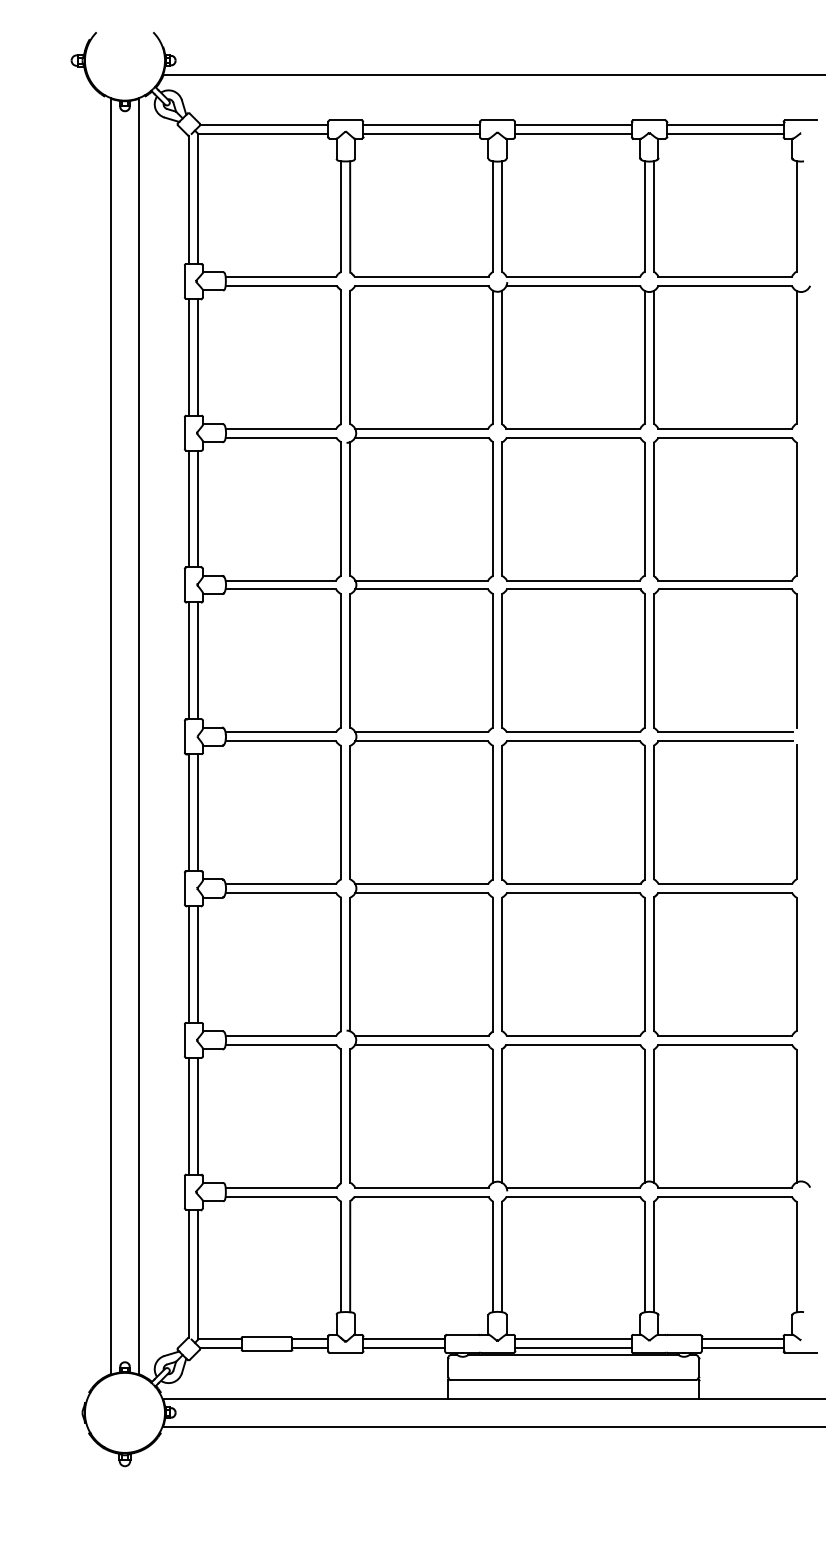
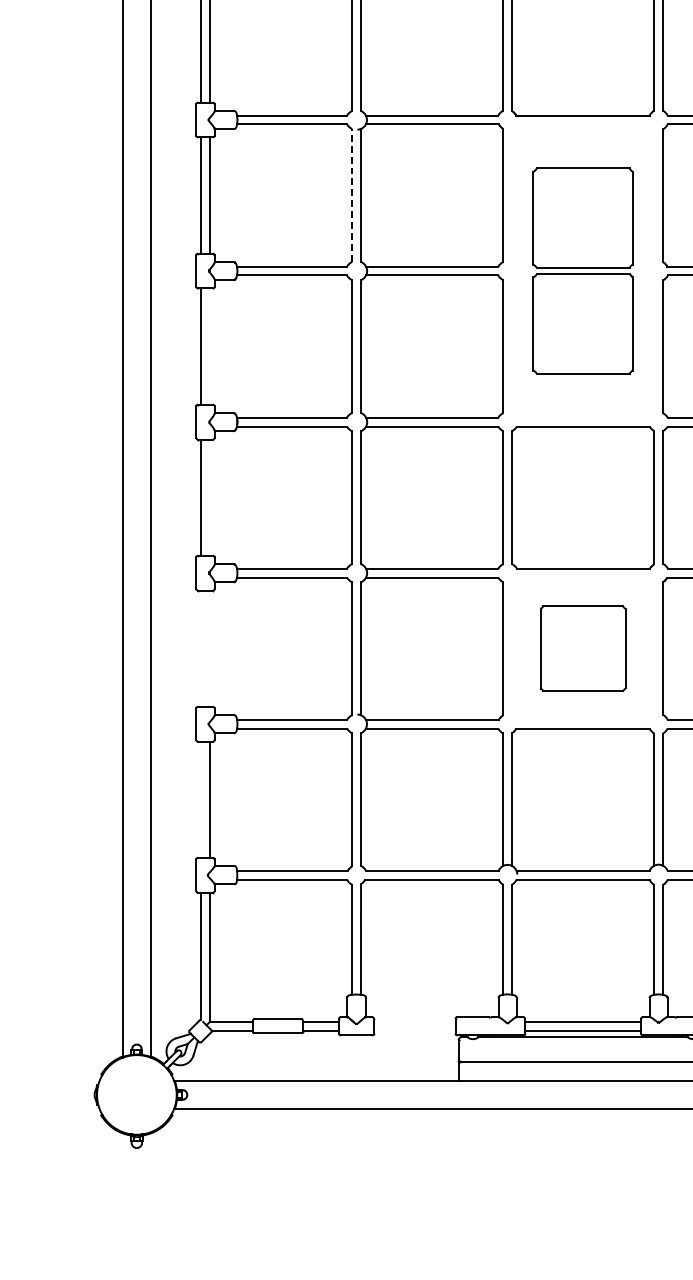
line: (341, 509) -> (352, 195), solid -> dashed
part: (573, 584) -> (583, 270), size x0.7
line: (198, 660) -> (210, 346), removed
line: (198, 812) -> (210, 497), removed
line: (189, 964) -> (201, 648), removed
line: (198, 964) -> (210, 648), removed
part: (573, 964) -> (583, 648), size x0.6
line: (189, 1115) -> (201, 799), removed
line: (404, 1339) -> (415, 1021), removed
line: (404, 1348) -> (415, 1030), removed

